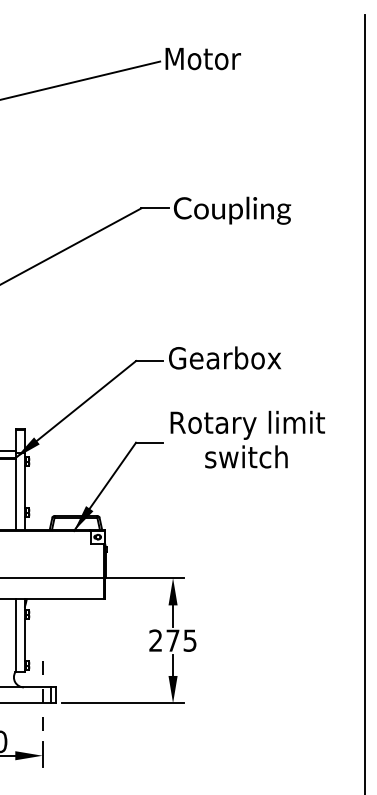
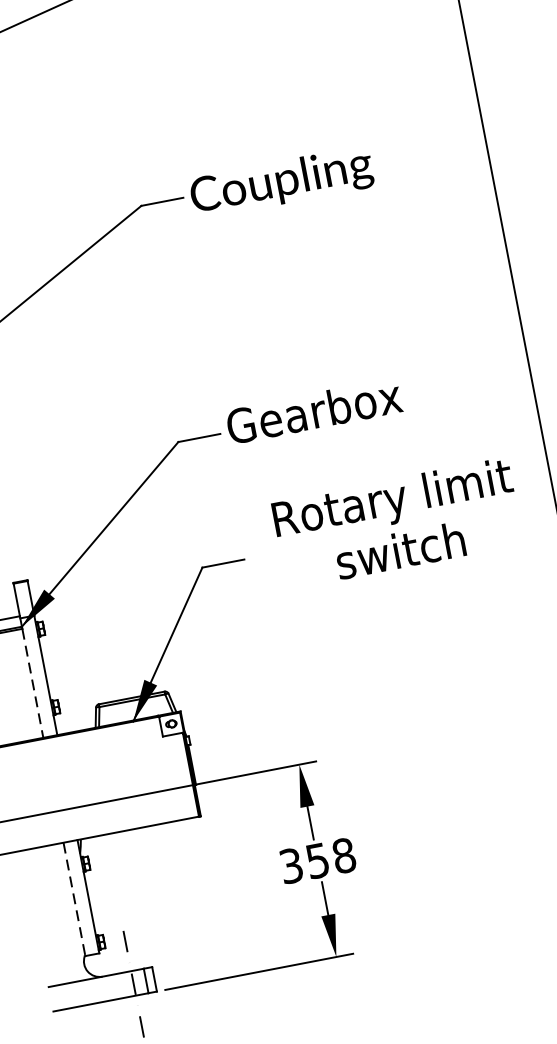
text: (247, 439) -> (396, 523), moved
line: (15, 495) -> (32, 684), solid -> dashed
line: (15, 635) -> (74, 899), solid -> dashed
text: (172, 640) -> (316, 860), 275 -> 358

